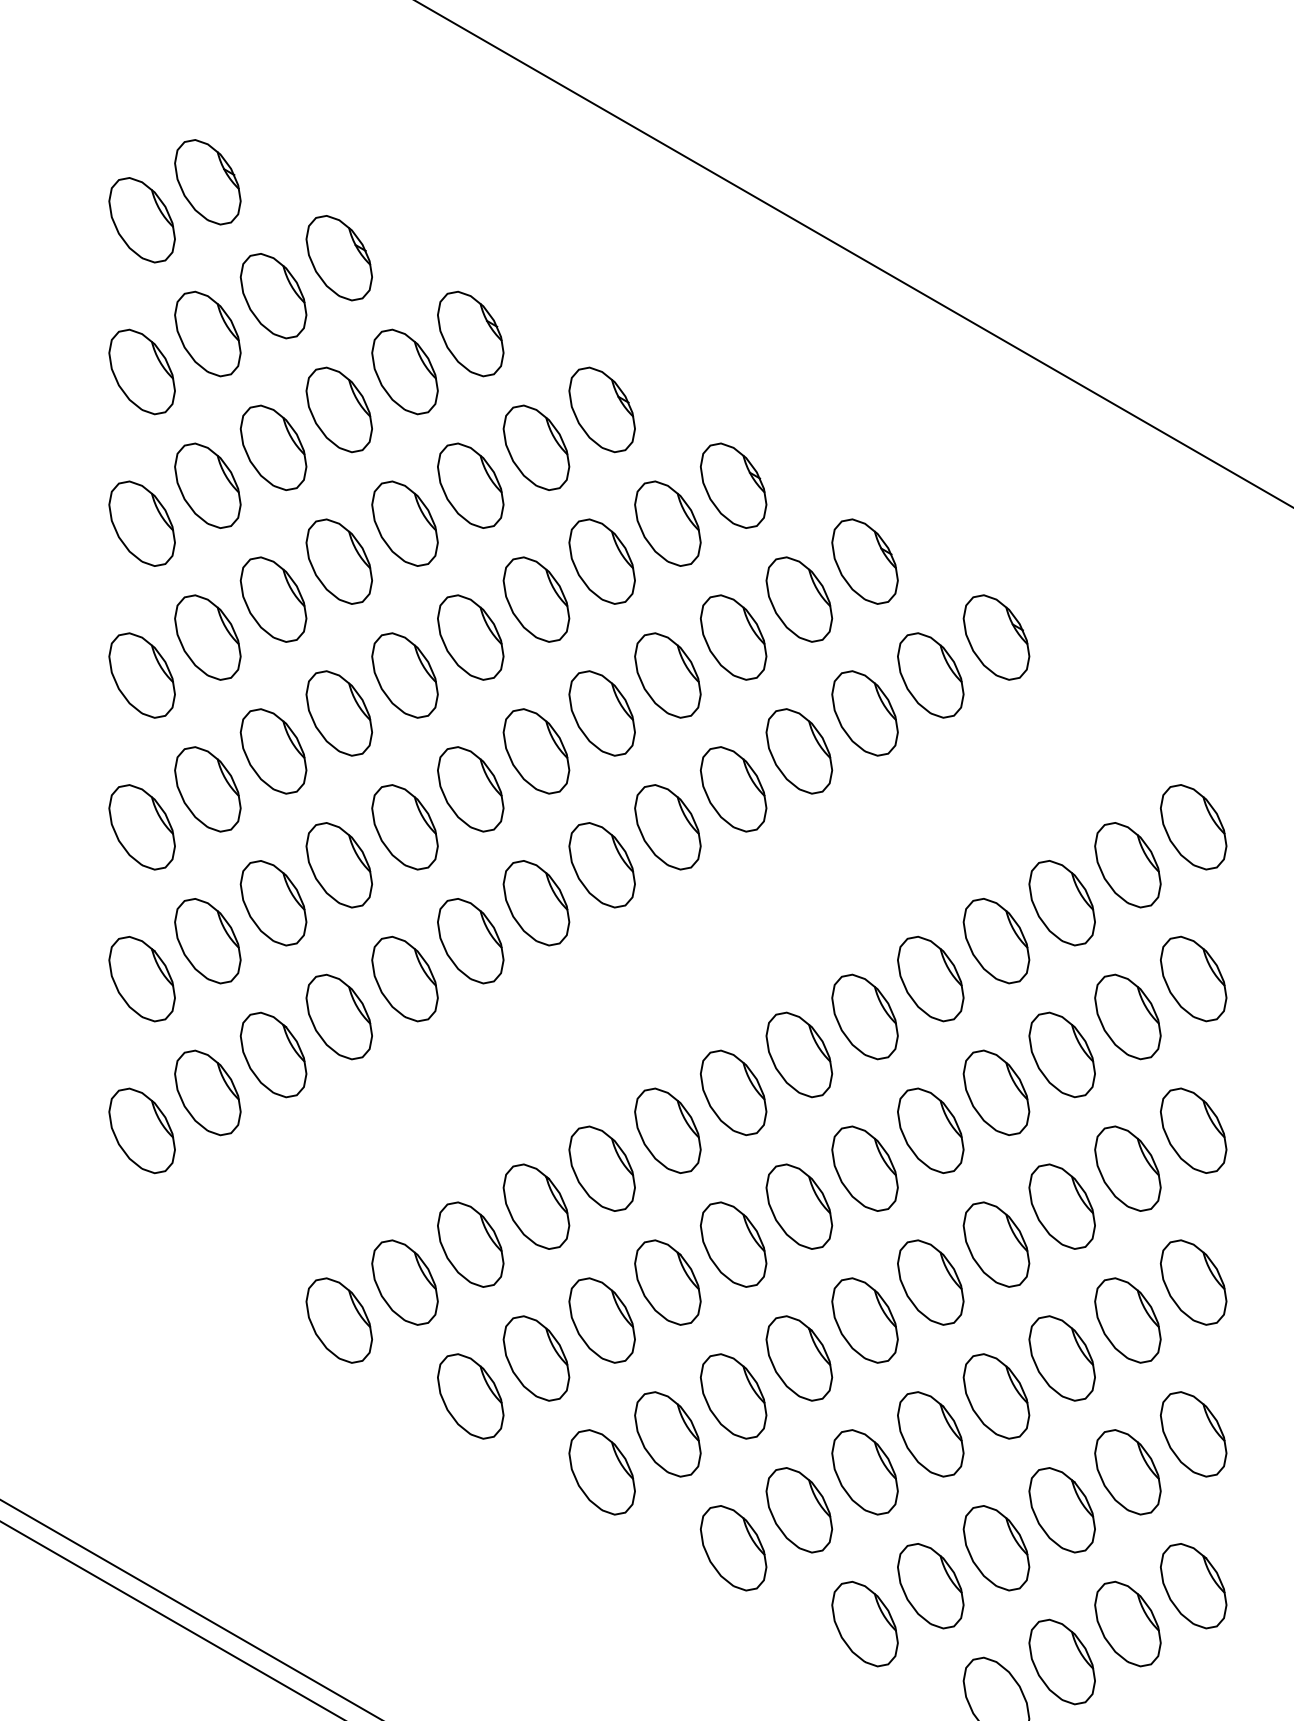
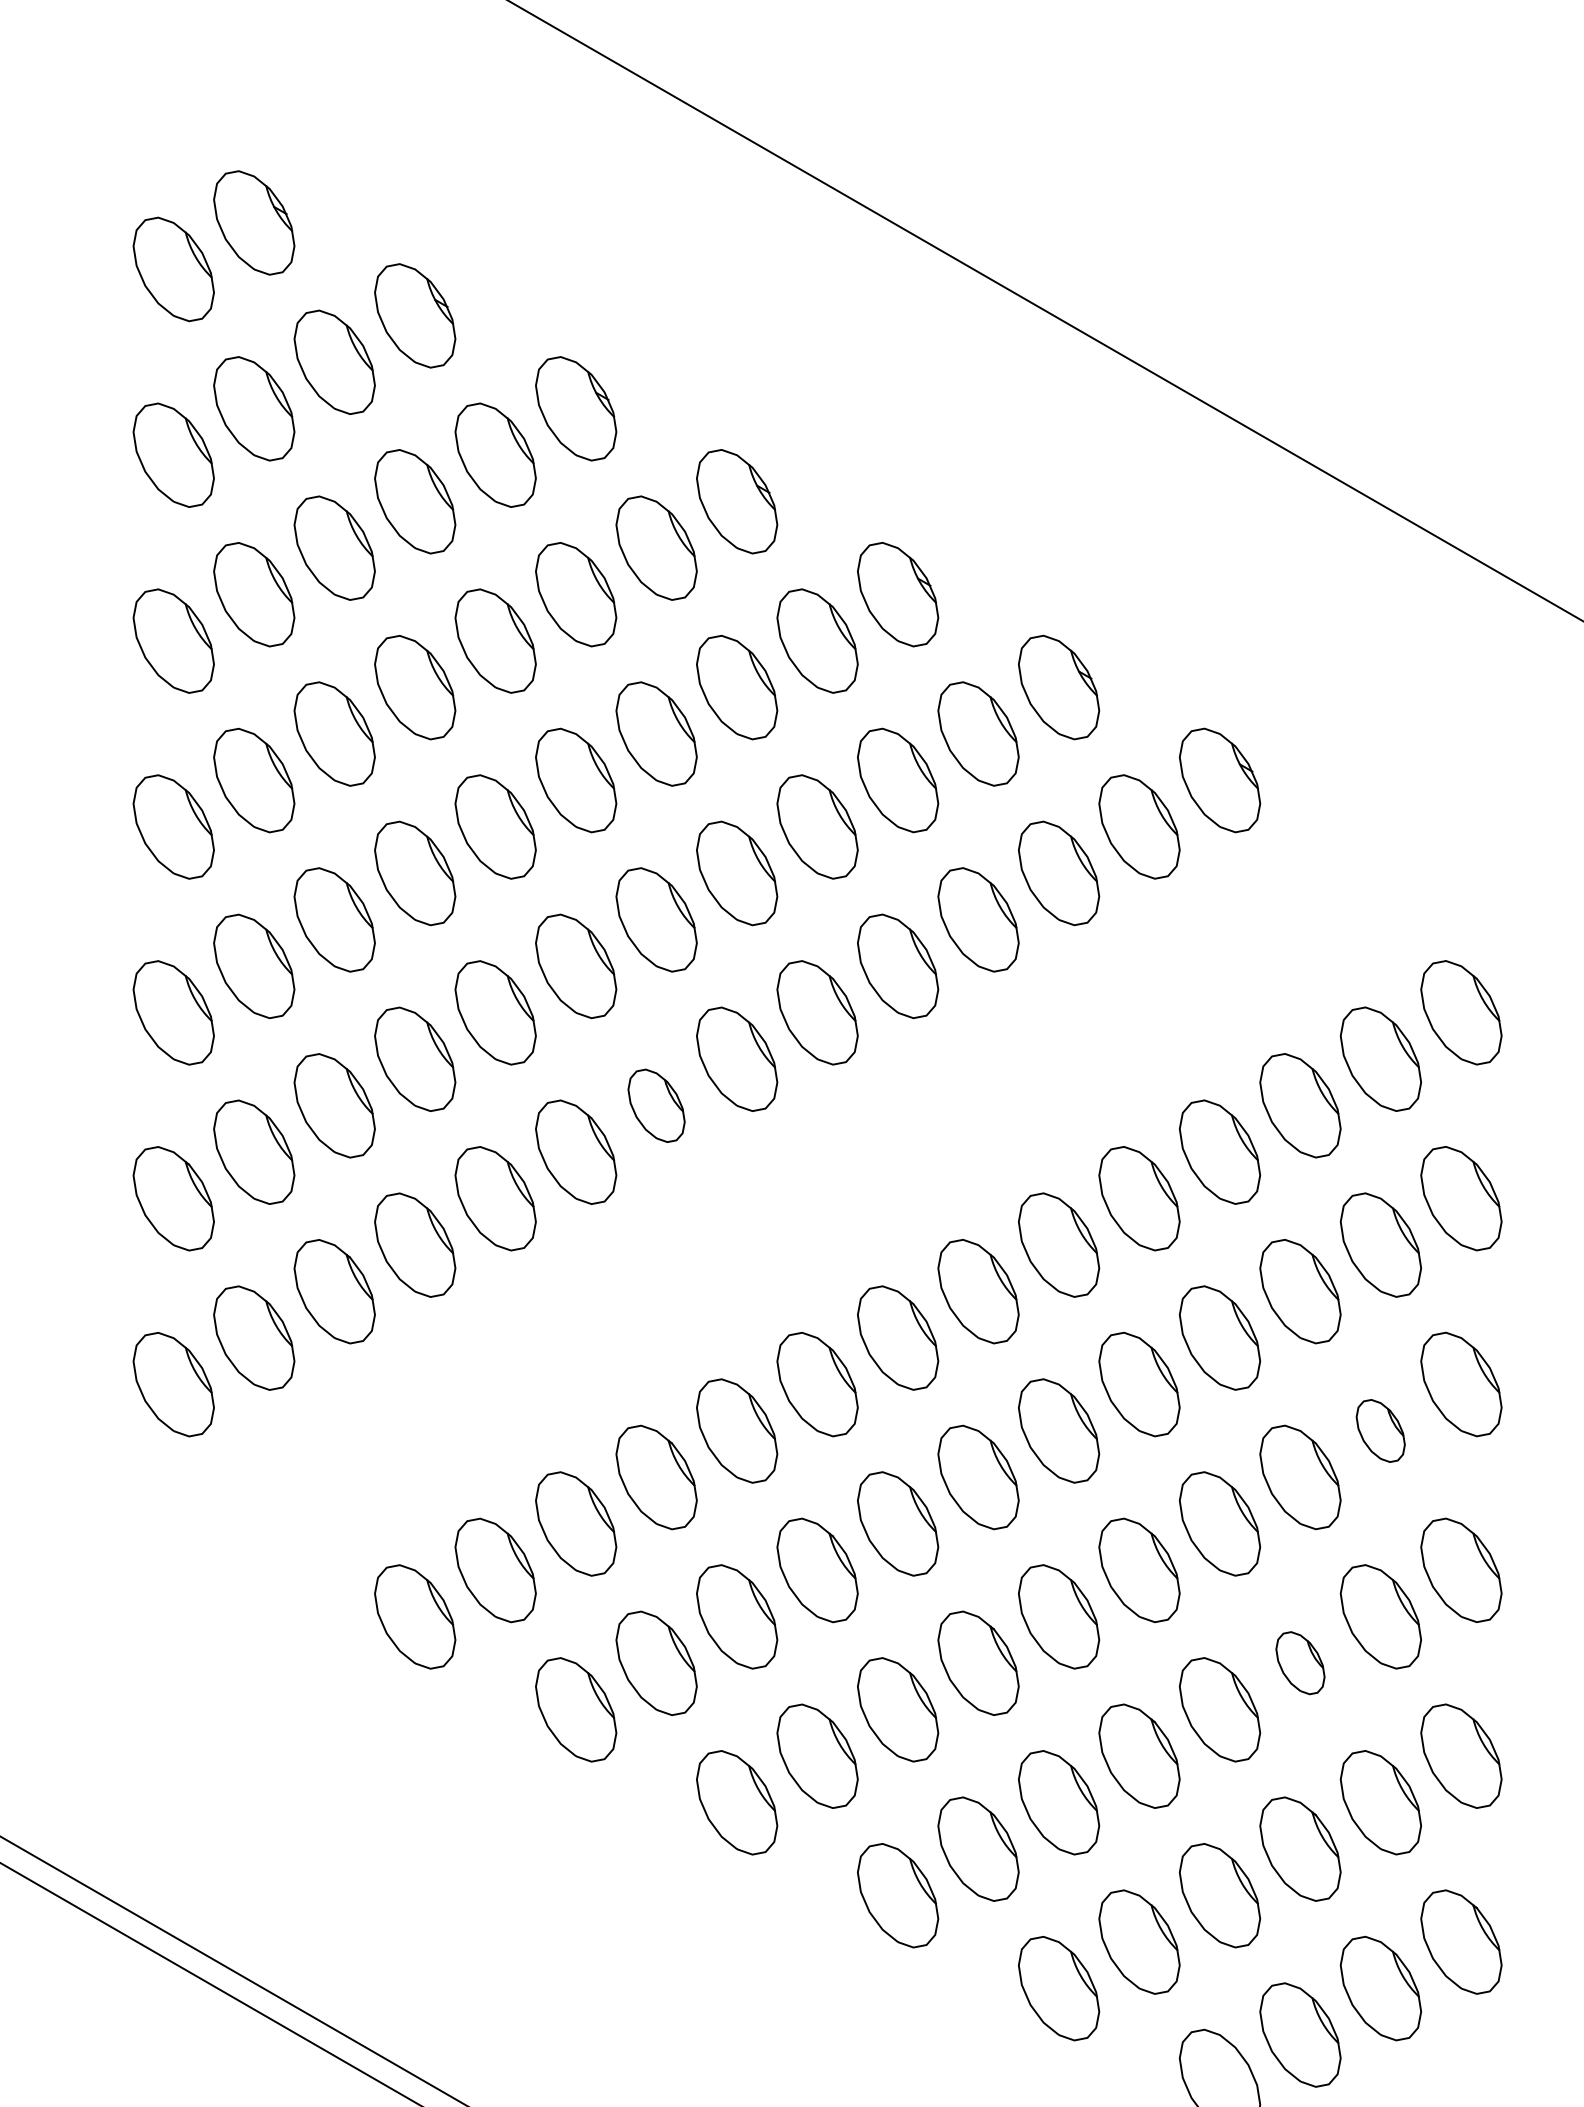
part: (536, 902) -> (656, 1105), size x0.7
part: (1127, 1168) -> (1380, 1430), size x0.6
part: (1062, 1357) -> (1300, 1662), size x0.6

